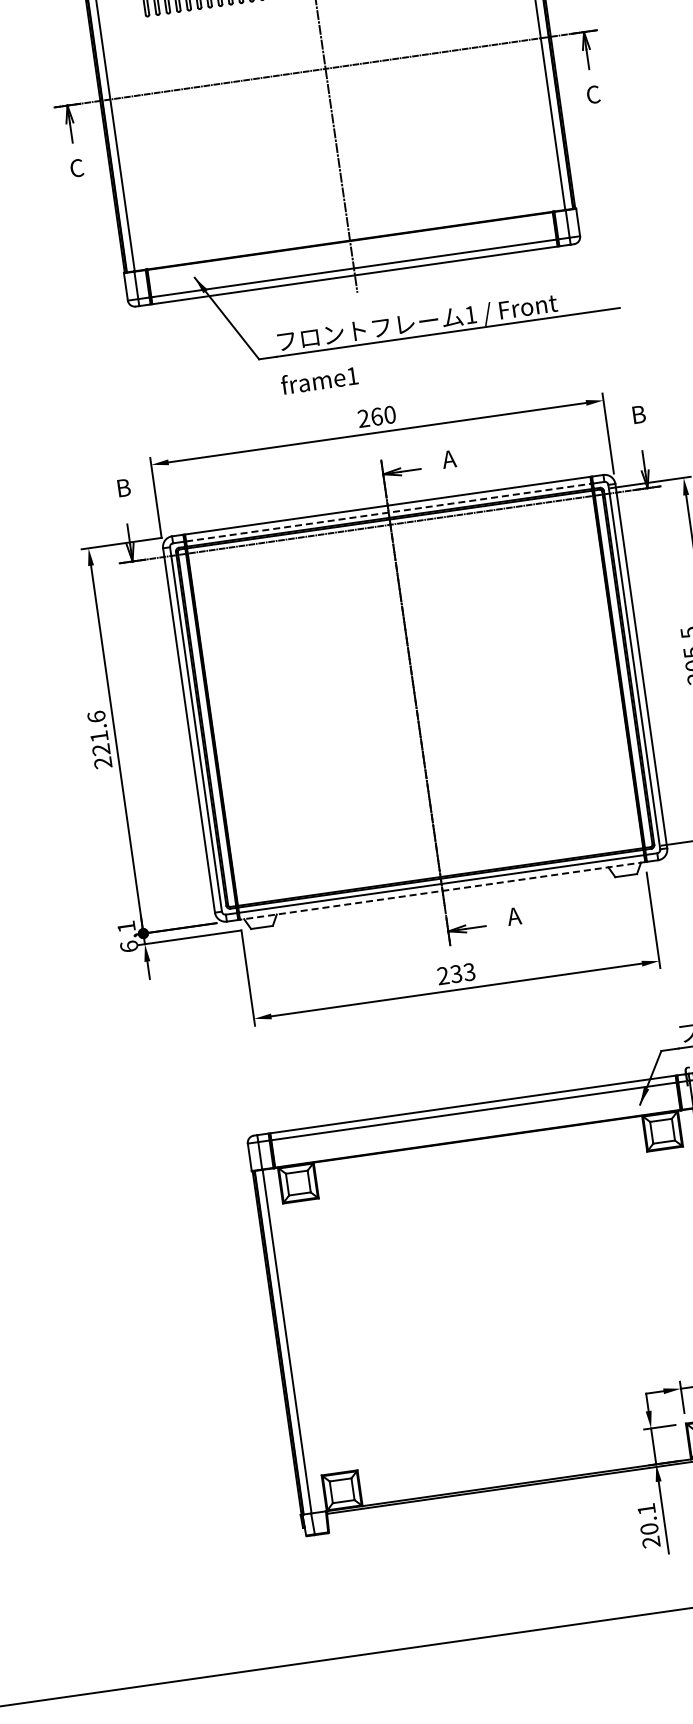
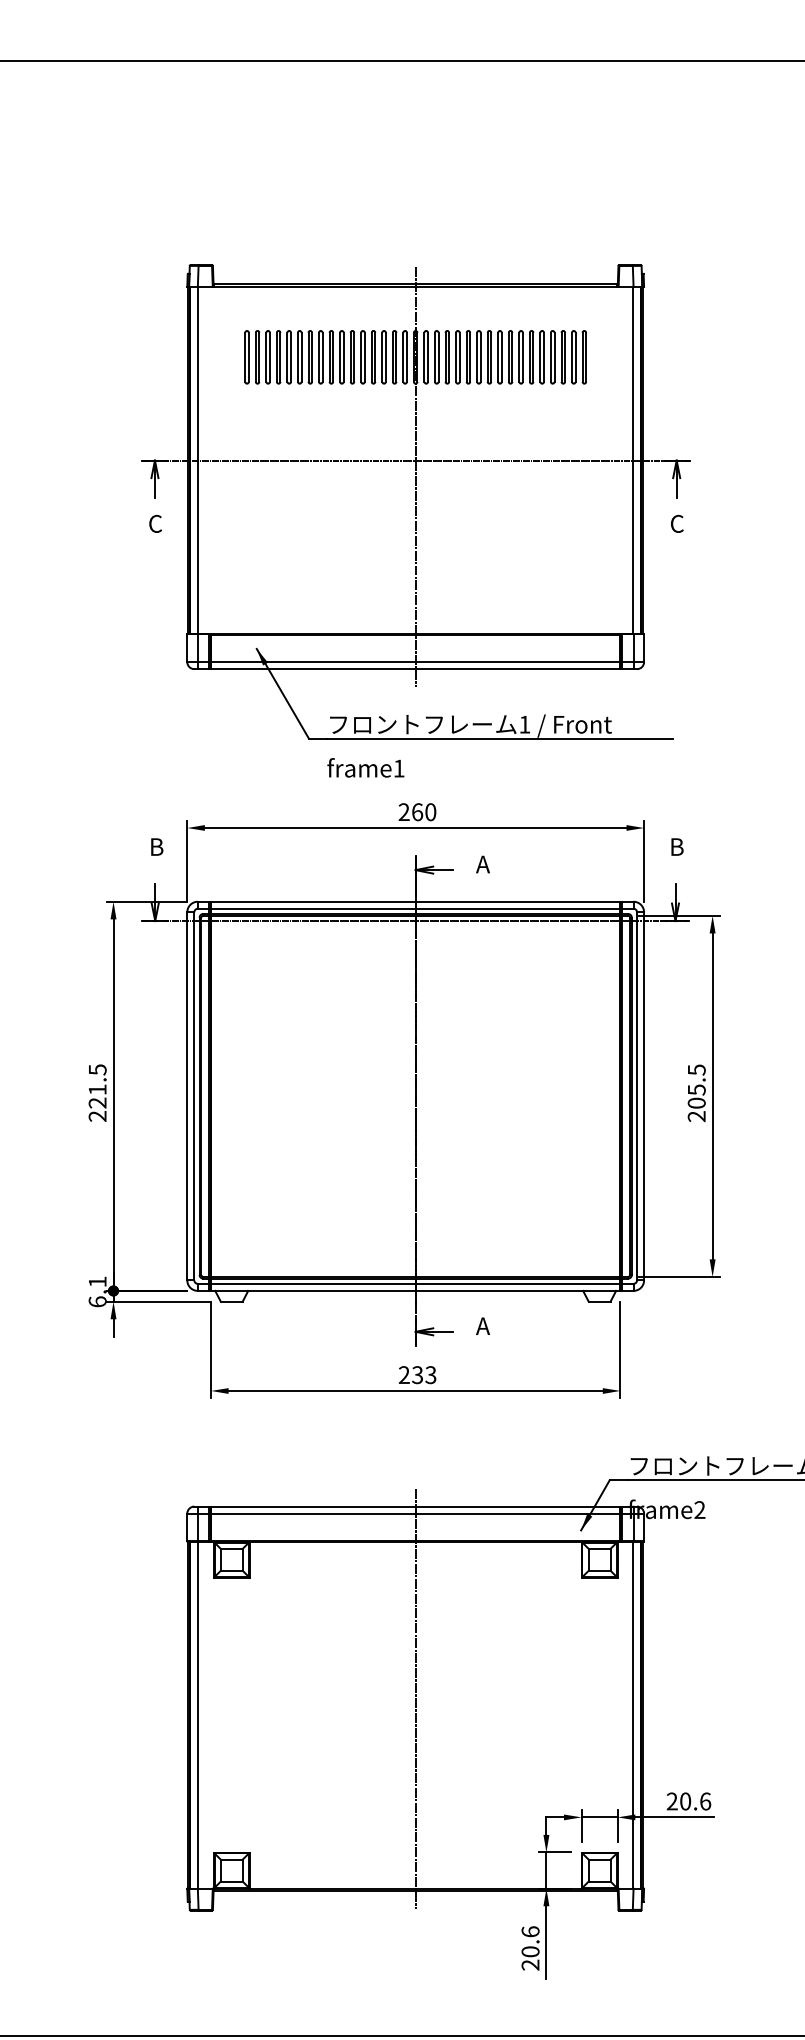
line: (388, 512) -> (415, 908), dashed -> solid
text: (96, 716) -> (97, 1069), 221.6 -> 221.5
line: (442, 890) -> (415, 1290), dashed -> solid
line: (499, 1294) -> (415, 1698), added
text: (646, 1508) -> (530, 1931), 20.1 -> 20.6

